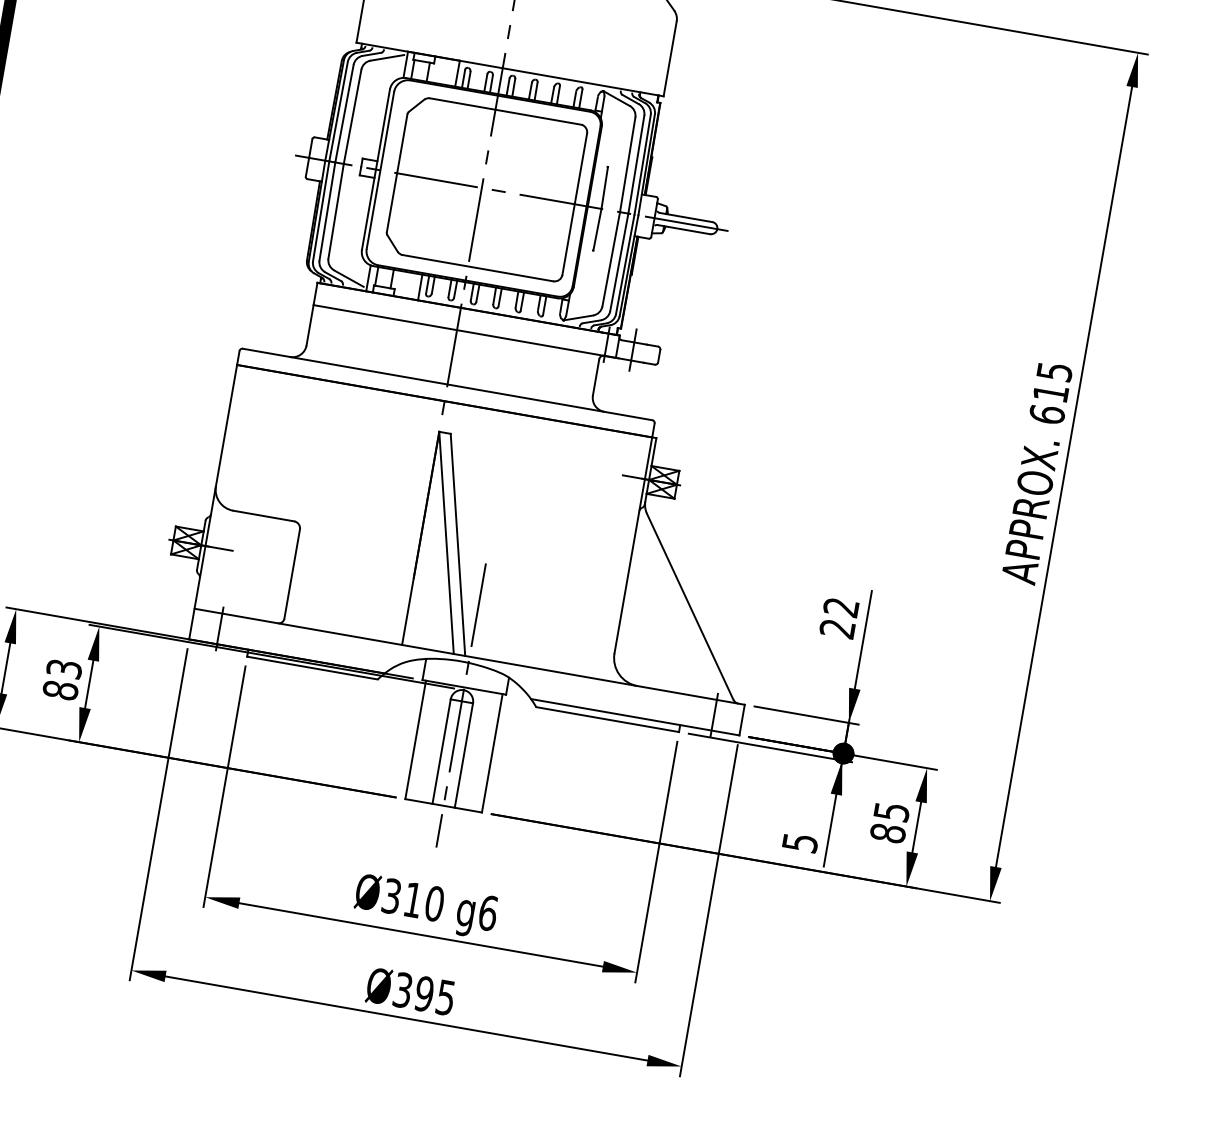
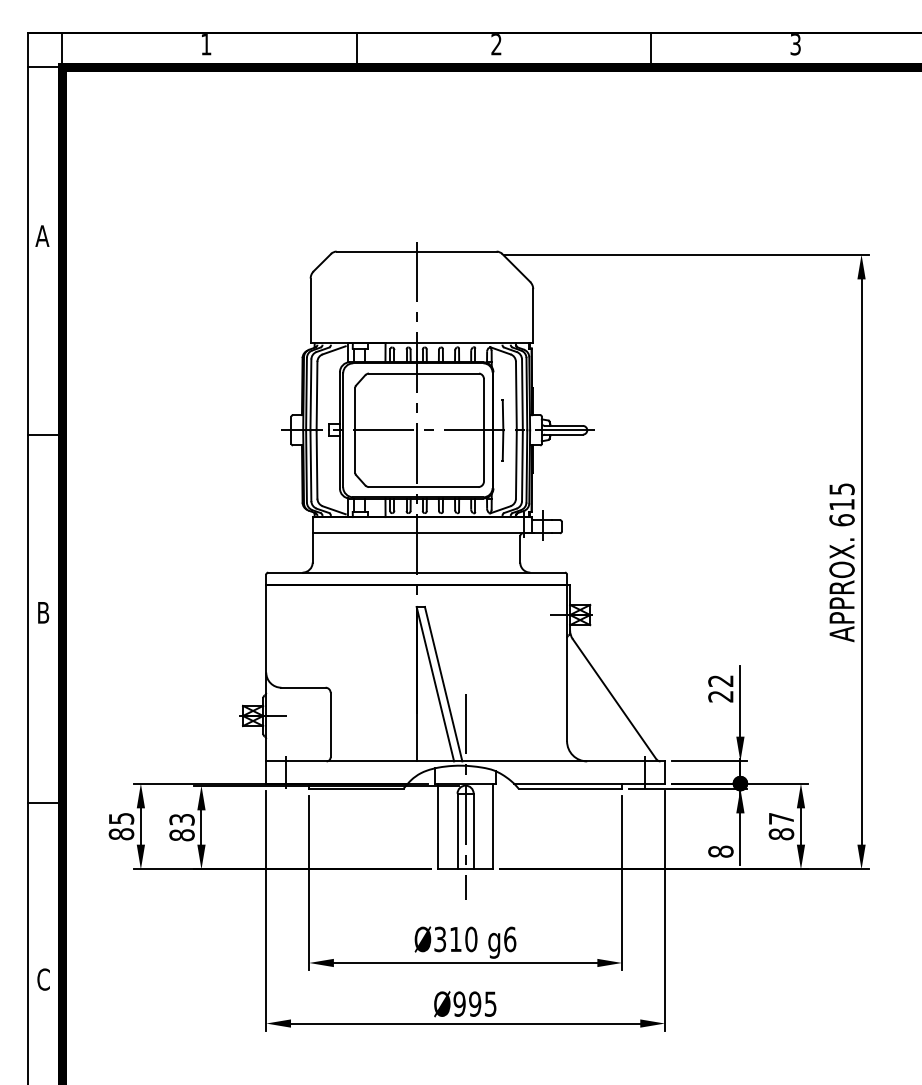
text: (891, 811) -> (781, 818), 85 -> 87
text: (799, 842) -> (720, 851), 5 -> 8
text: (402, 989) -> (459, 1003), Ø395 -> Ø995

